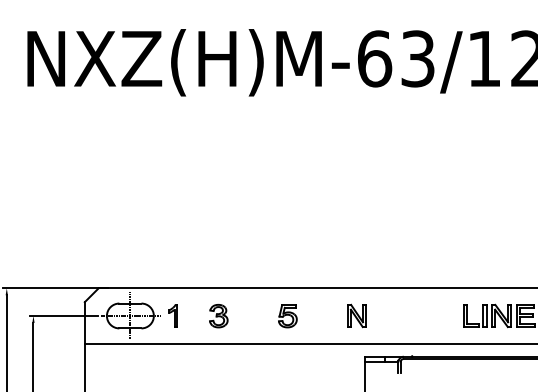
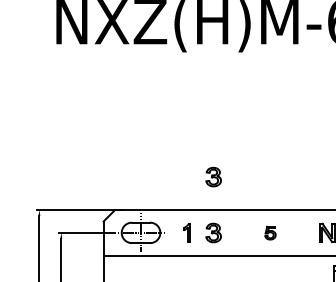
part: (218, 248) -> (213, 177), added
part: (172, 315) -> (186, 232), moved
part: (287, 316) -> (270, 233), size x0.7

